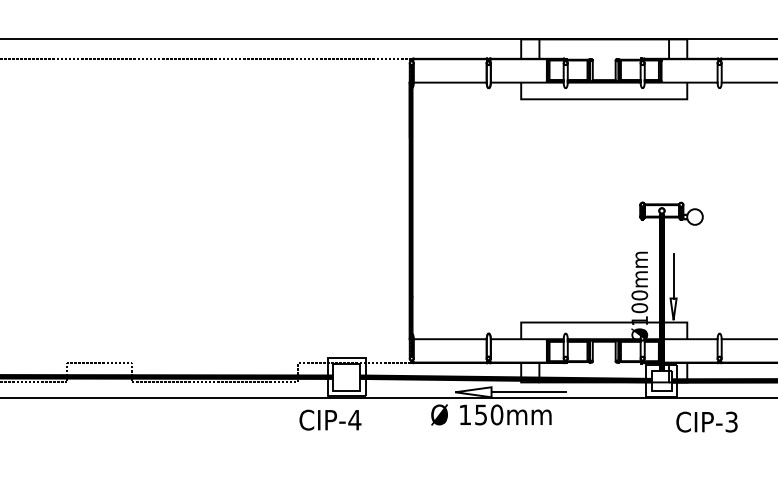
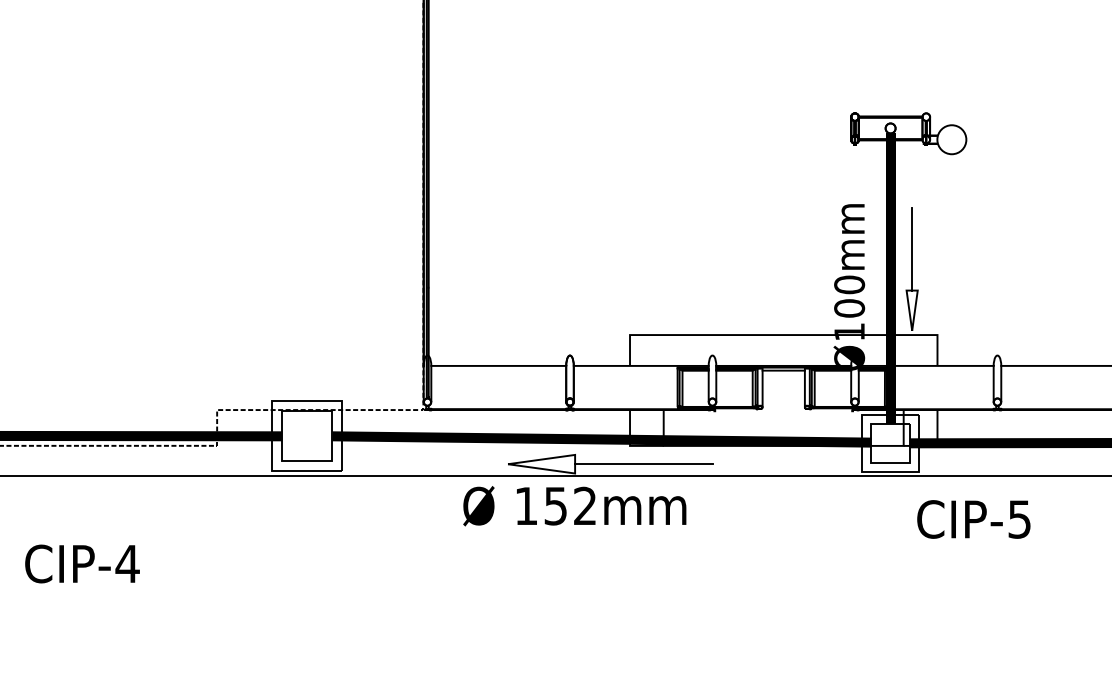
text: (496, 414) -> (584, 505), 150mm -> 152mm
text: (330, 419) -> (82, 562), moved
text: (731, 421) -> (1019, 518), CIP-3 -> CIP-5

